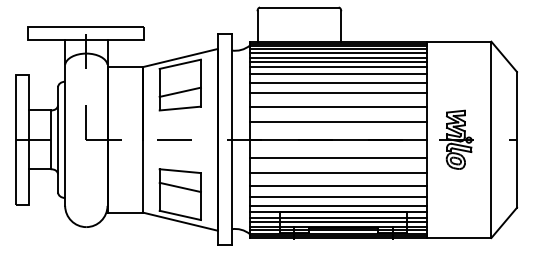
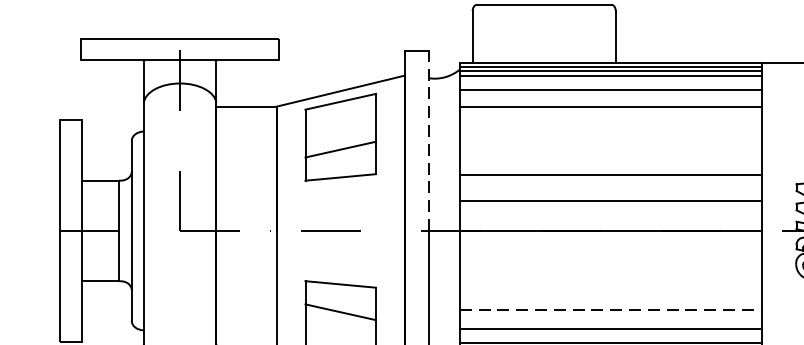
line: (338, 52) -> (611, 81), removed
line: (338, 61) -> (611, 97), removed
line: (338, 74) -> (611, 119), removed
line: (338, 82) -> (611, 132), removed
line: (231, 87) -> (428, 141), solid -> dashed
line: (338, 93) -> (611, 151), removed
line: (338, 157) -> (611, 261), removed
line: (338, 172) -> (611, 286), removed
line: (338, 186) -> (611, 310), solid -> dashed

